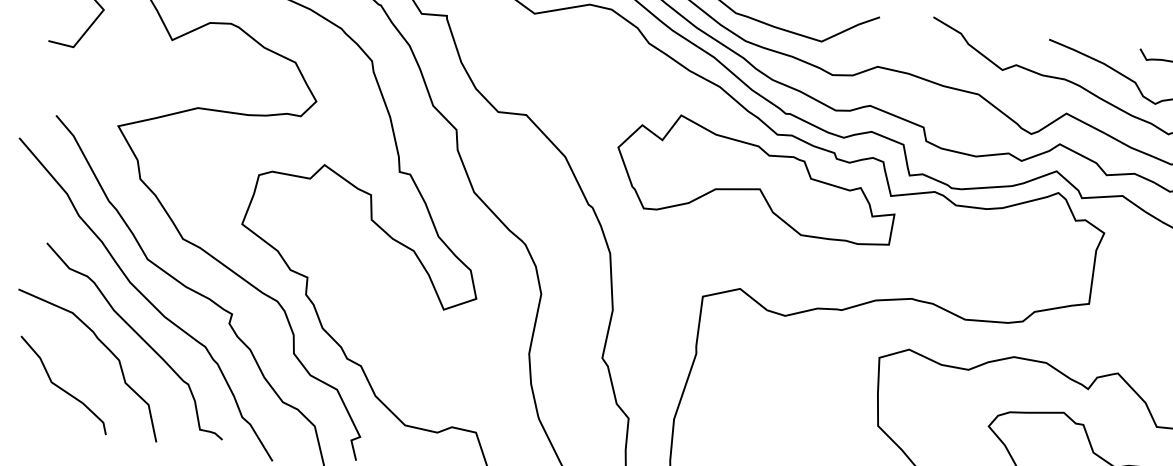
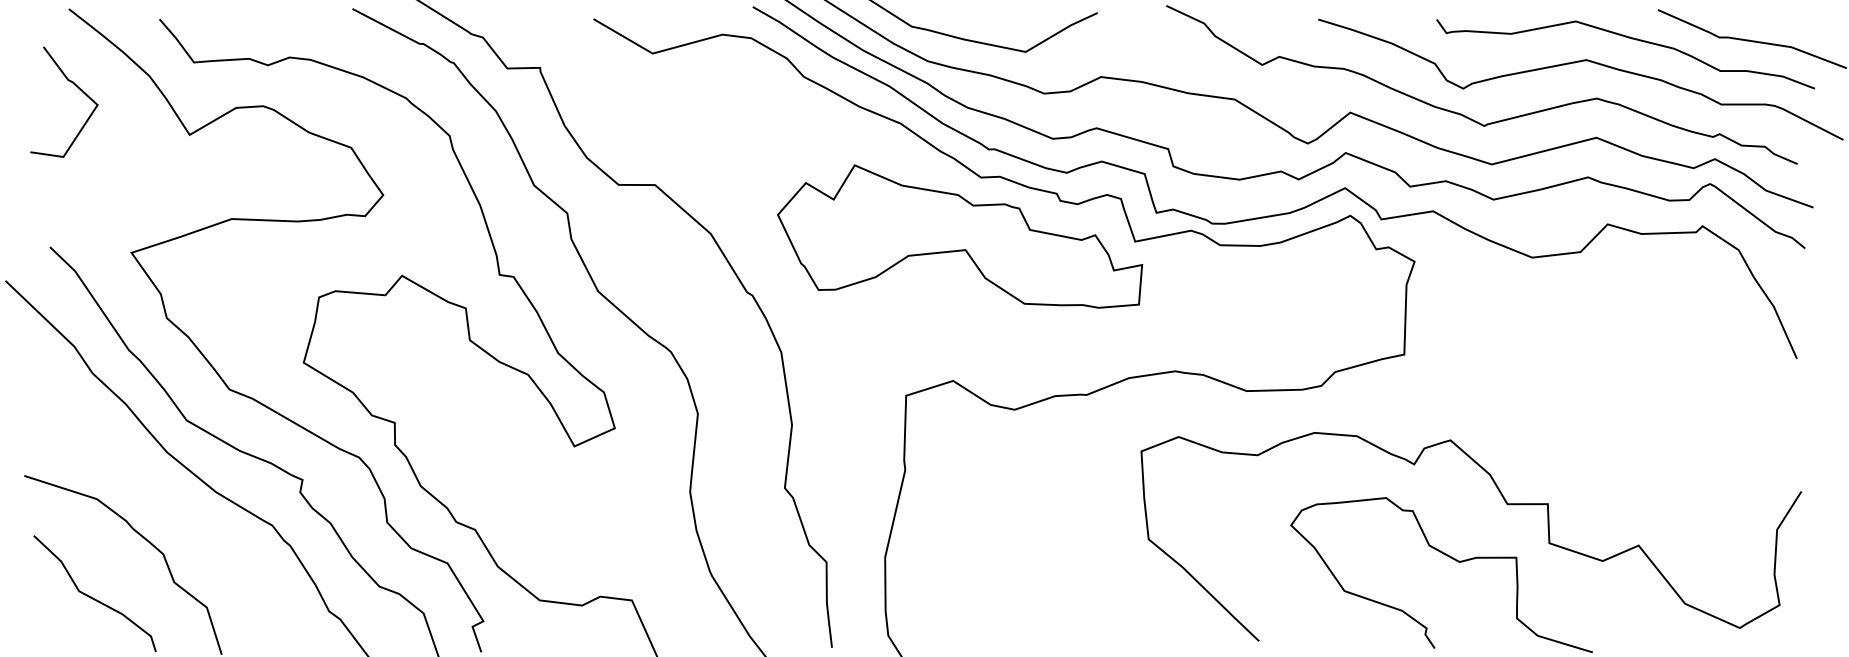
curve: (139, 337) -> (186, 521), removed

